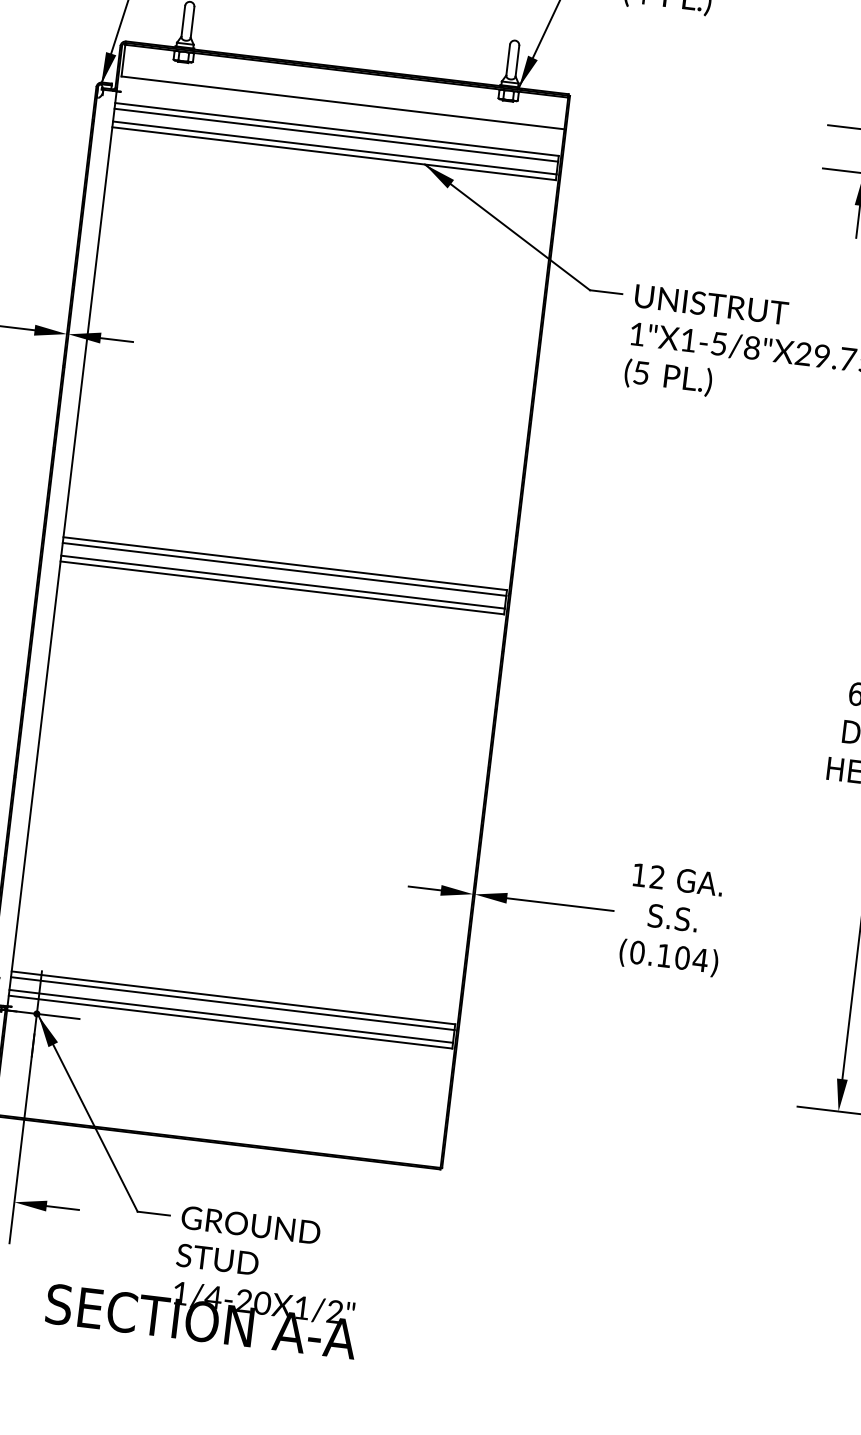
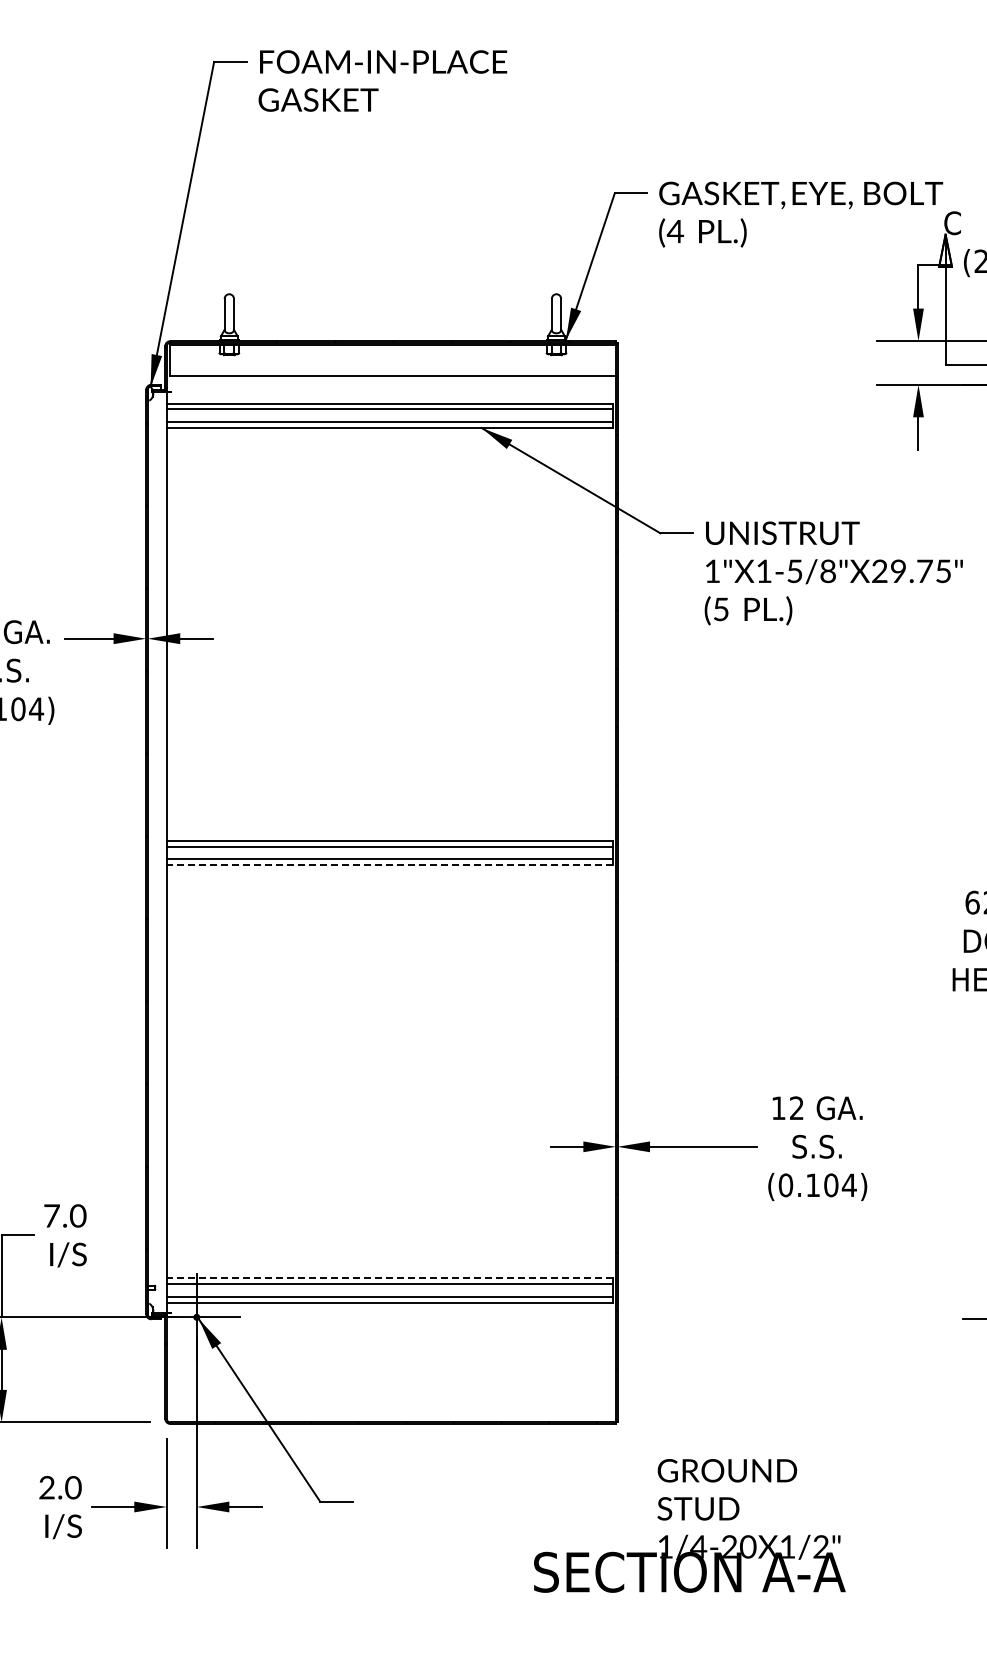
line: (281, 588) -> (389, 865), solid -> dashed
line: (232, 998) -> (389, 1278), solid -> dashed
text: (206, 1275) -> (689, 1525), moved

